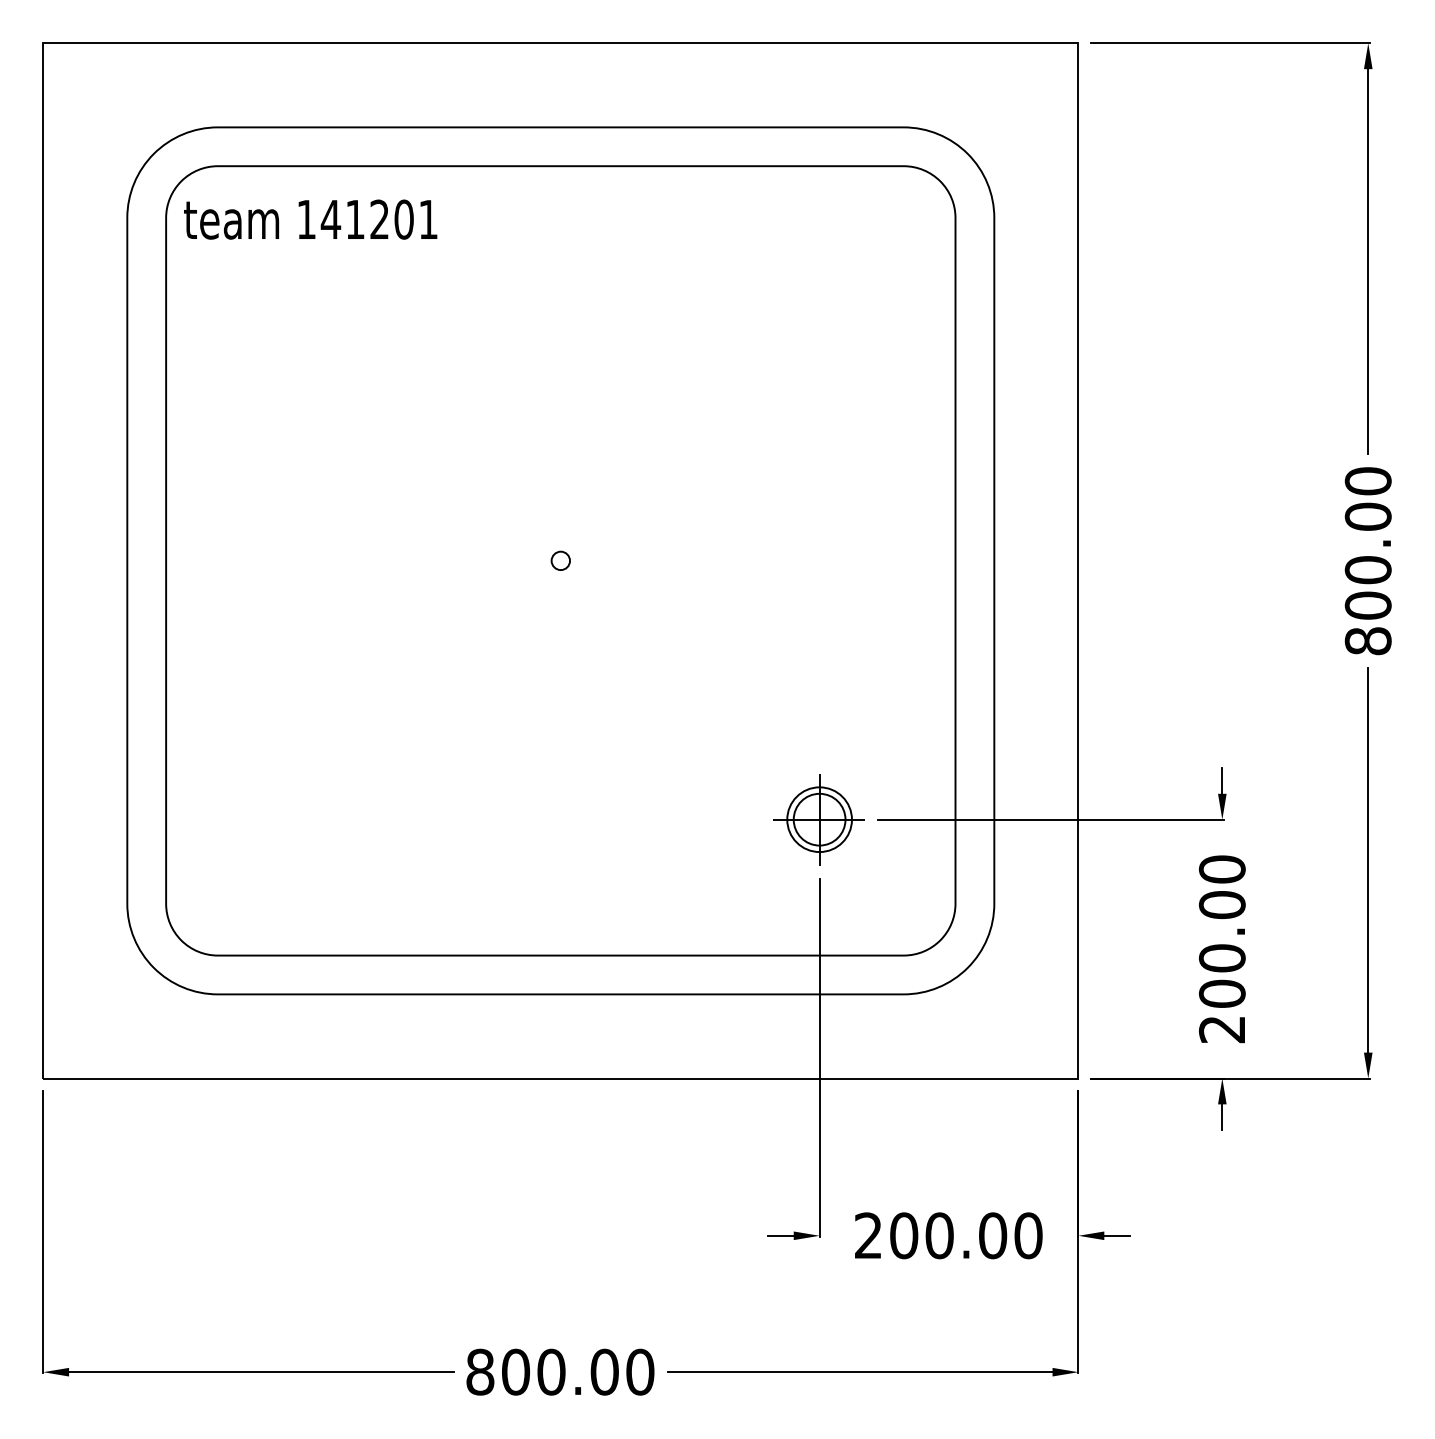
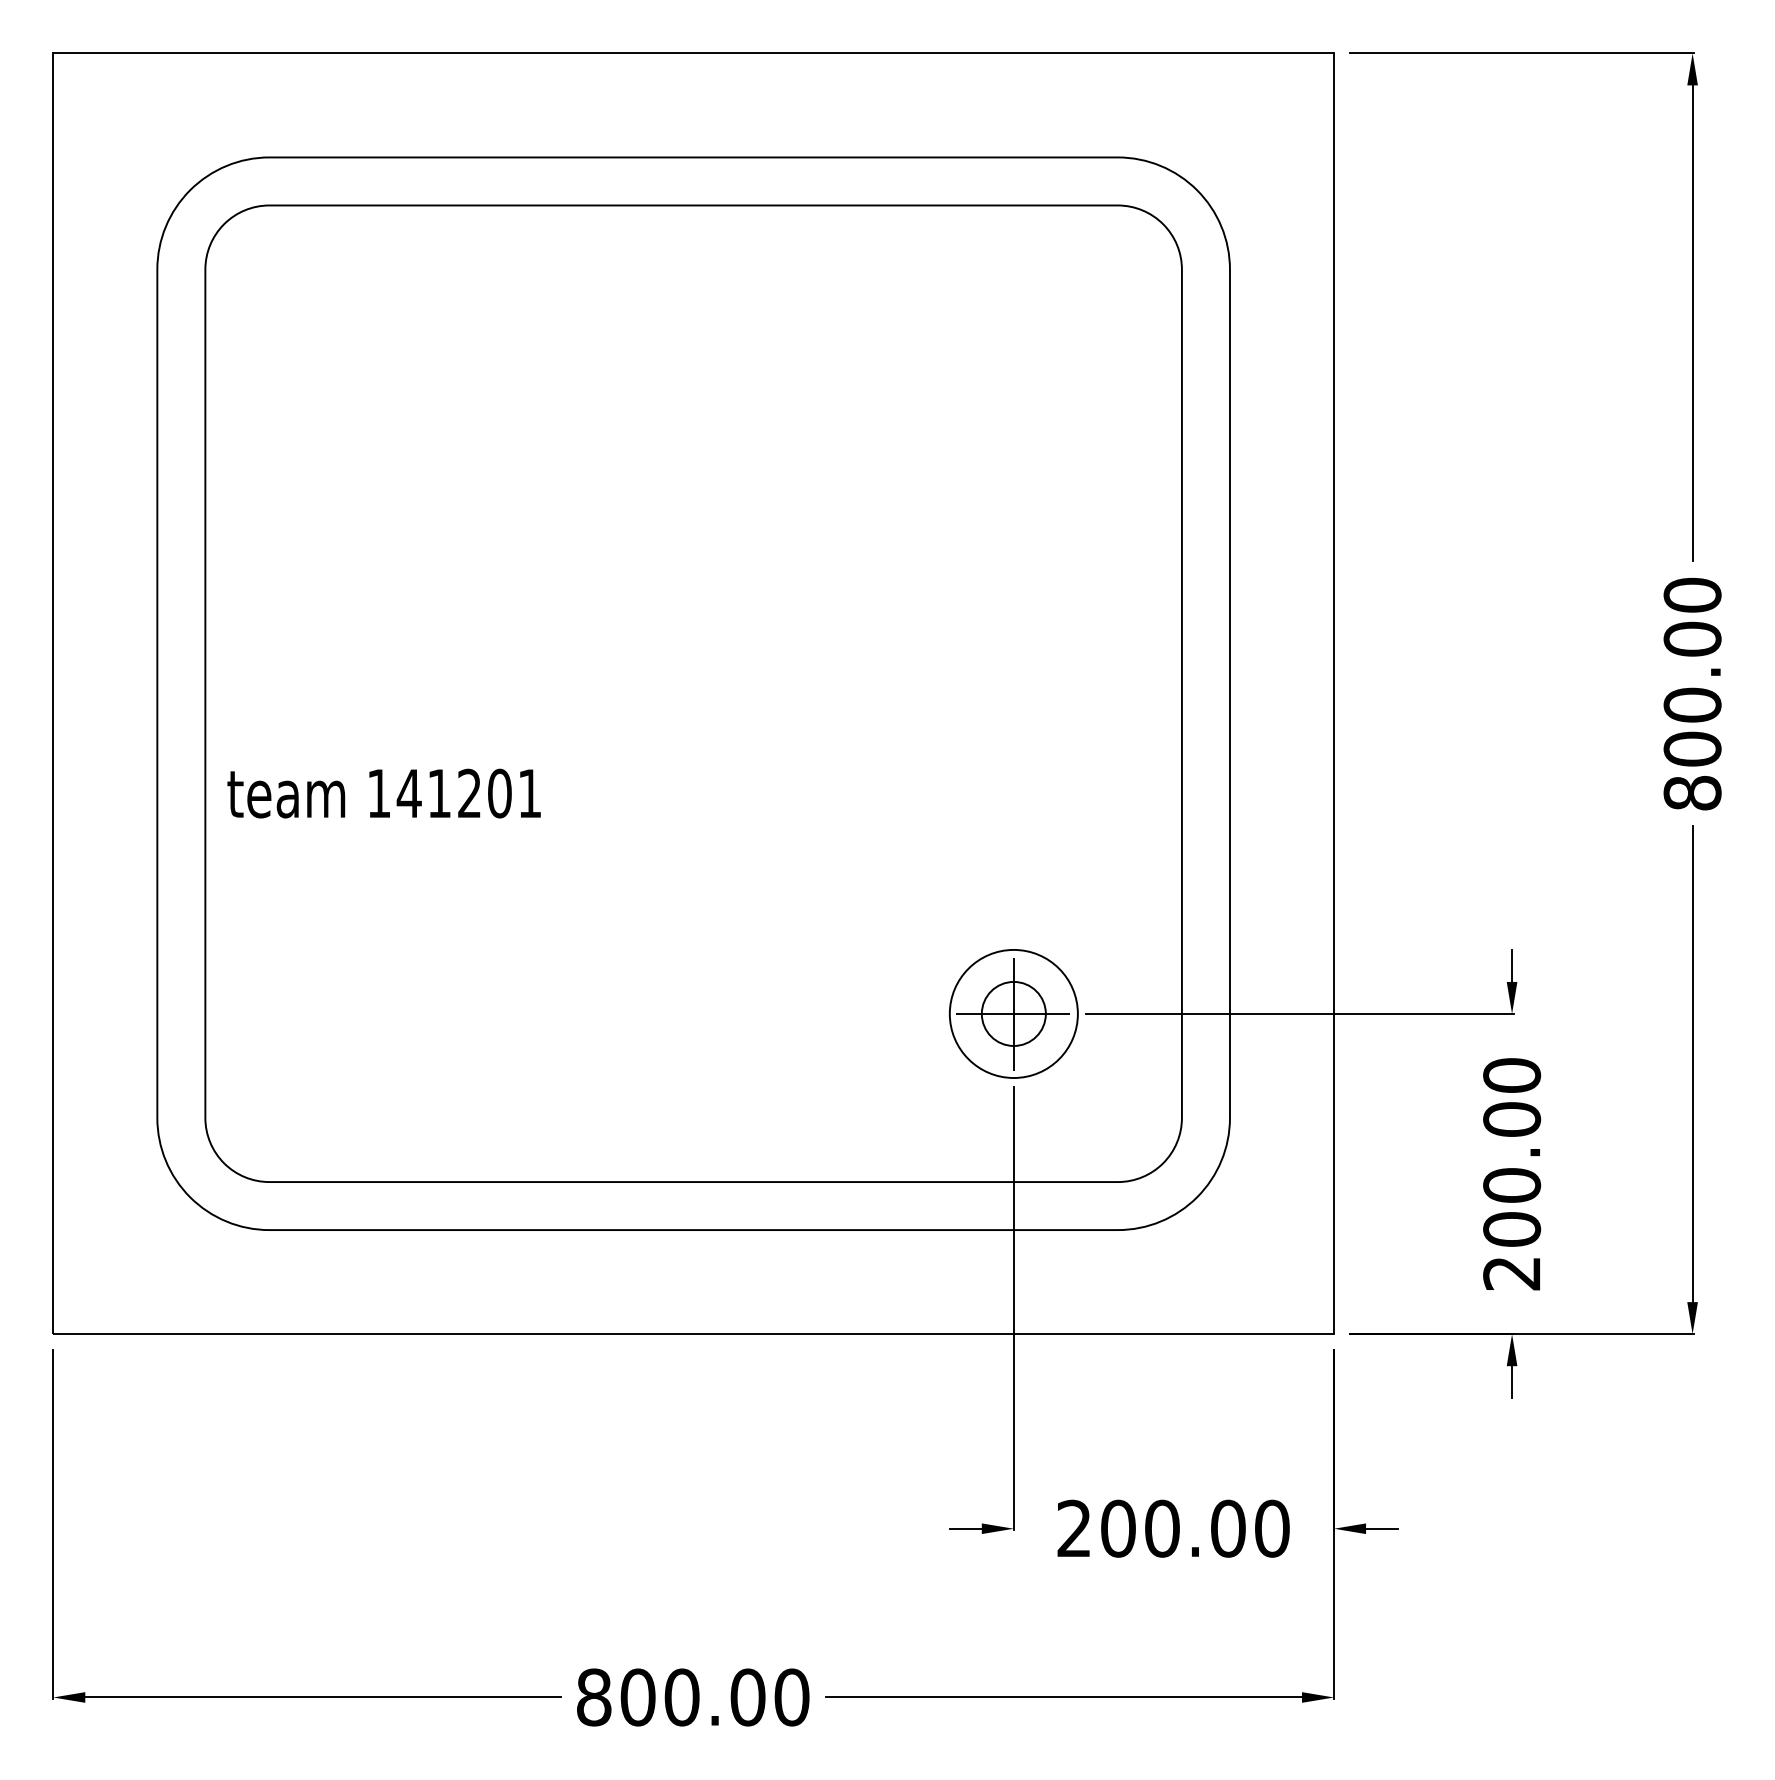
text: (310, 219) -> (383, 793), moved
circle: (560, 560) -> (693, 693), removed
circle: (819, 819) -> (1013, 1013), size x1.6

